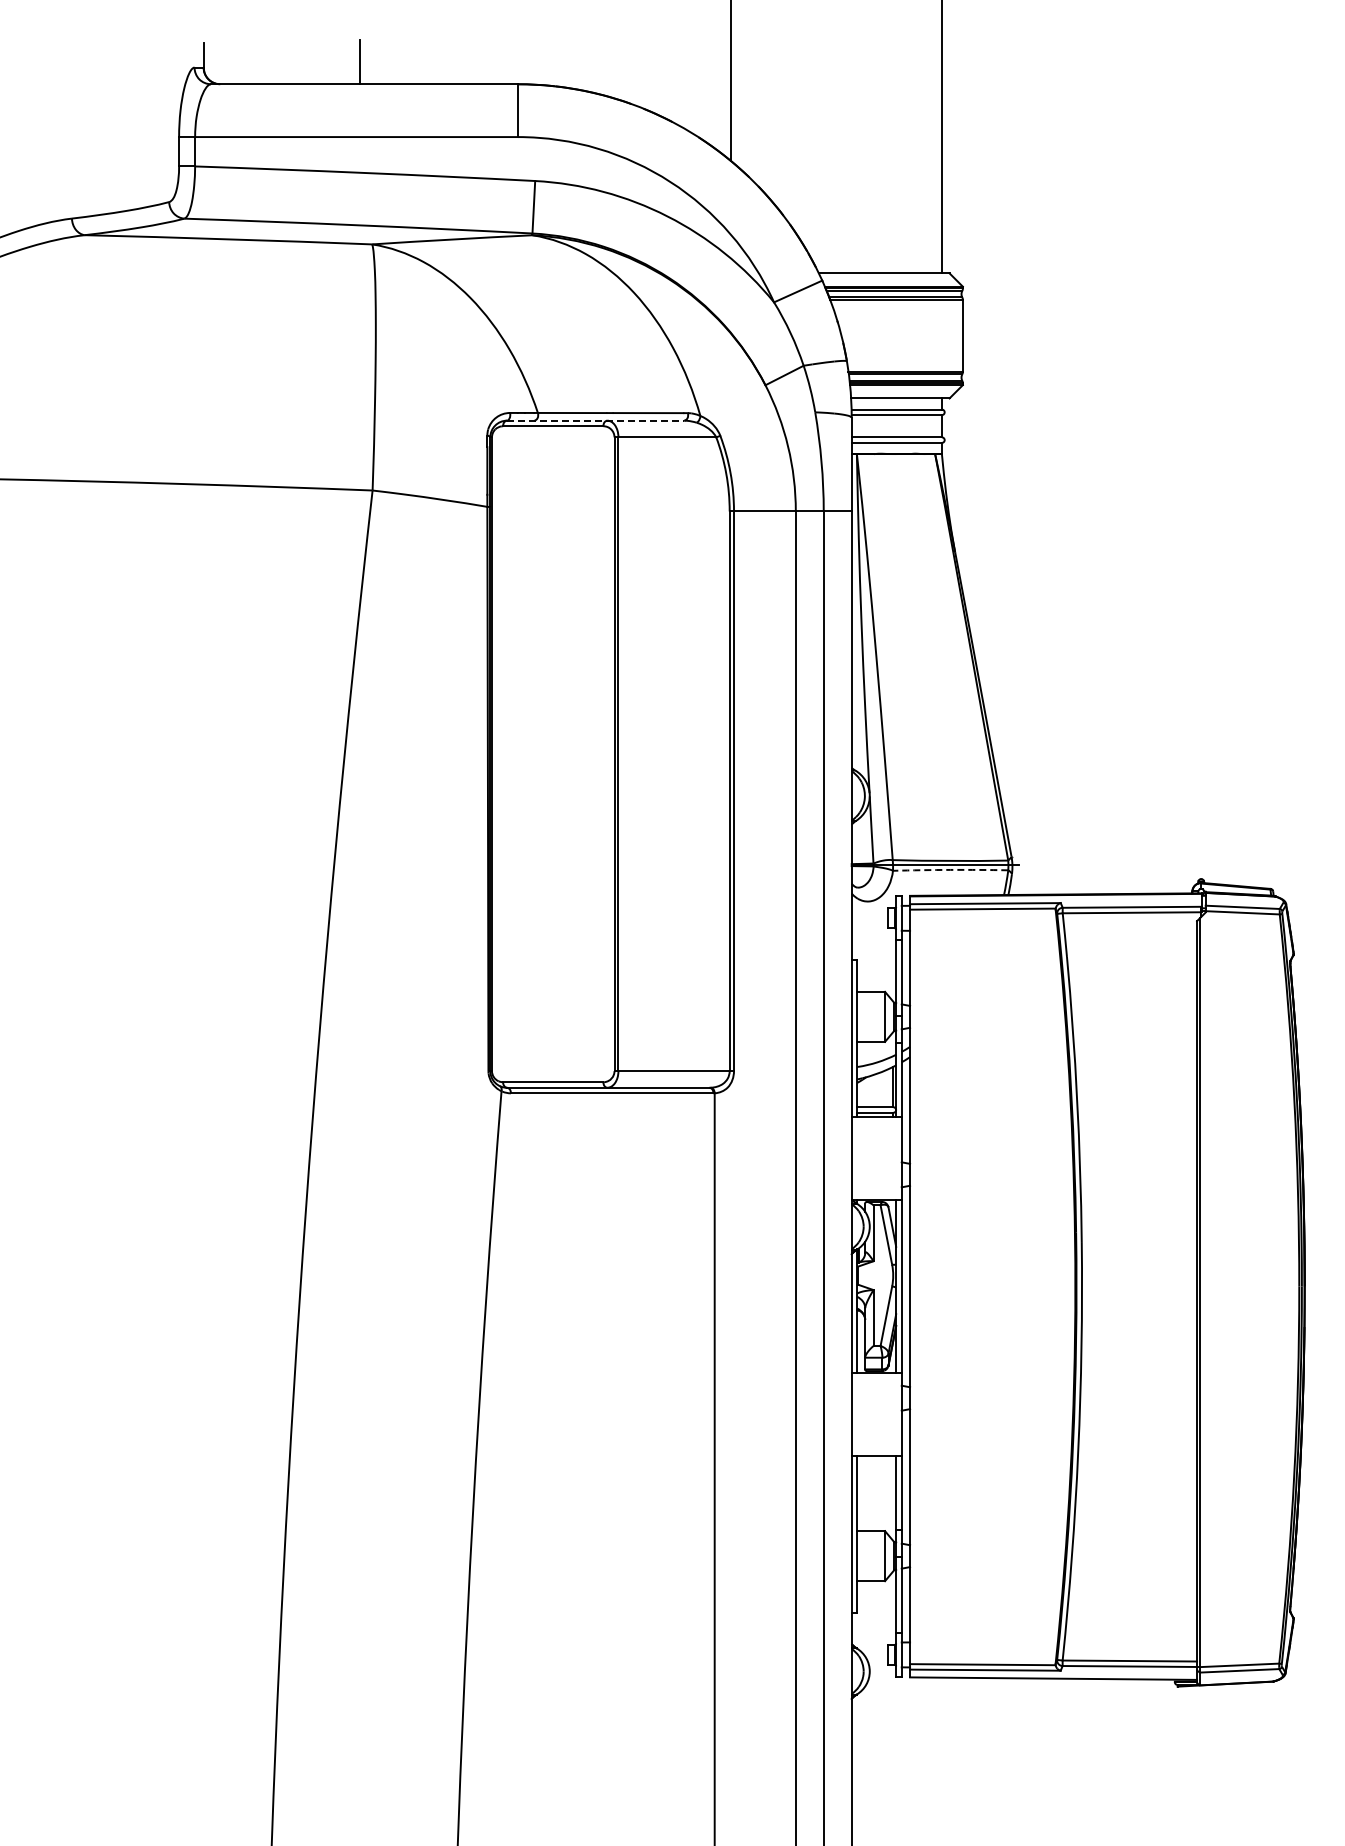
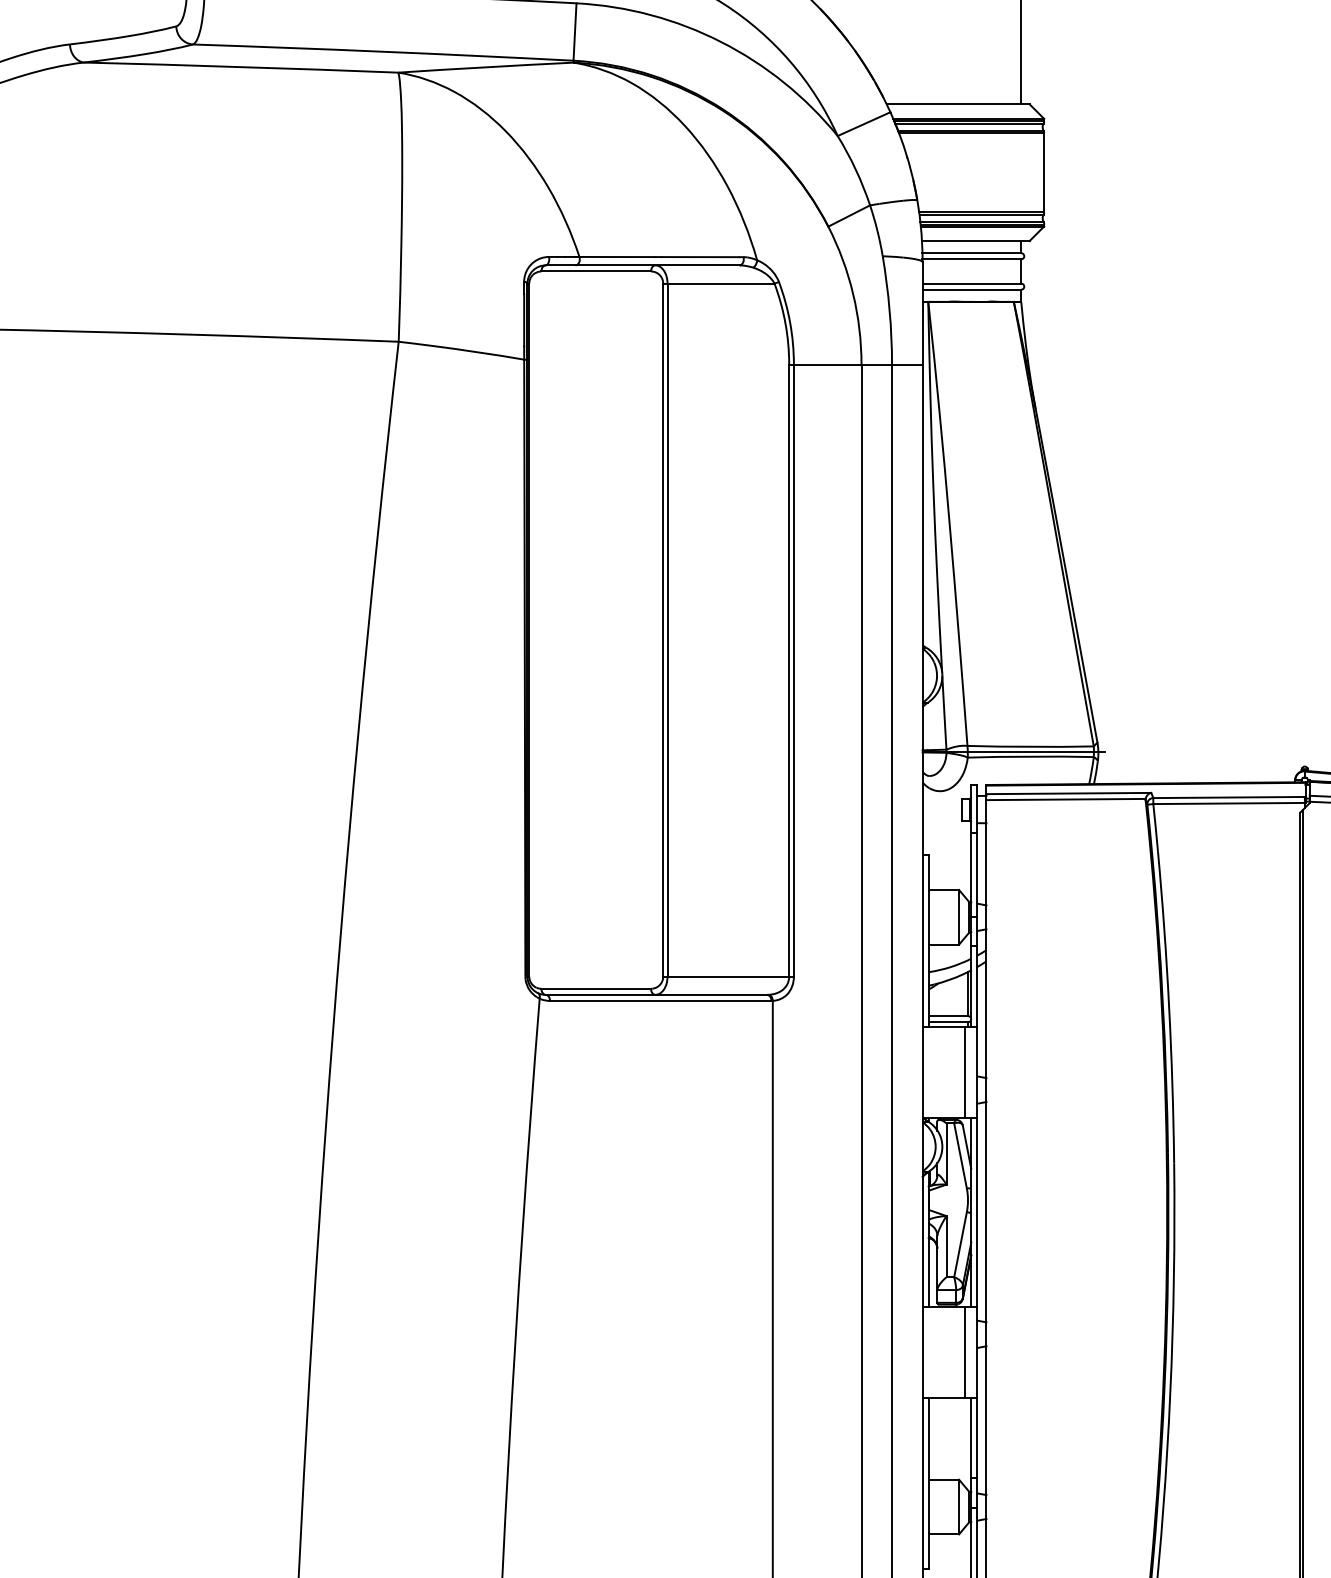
line: (595, 420) -> (642, 265), dashed -> solid
arc: (950, 869) -> (1030, 756), dashed -> solid
line: (890, 1158) -> (965, 1072), added
line: (890, 1414) -> (965, 1352), added

